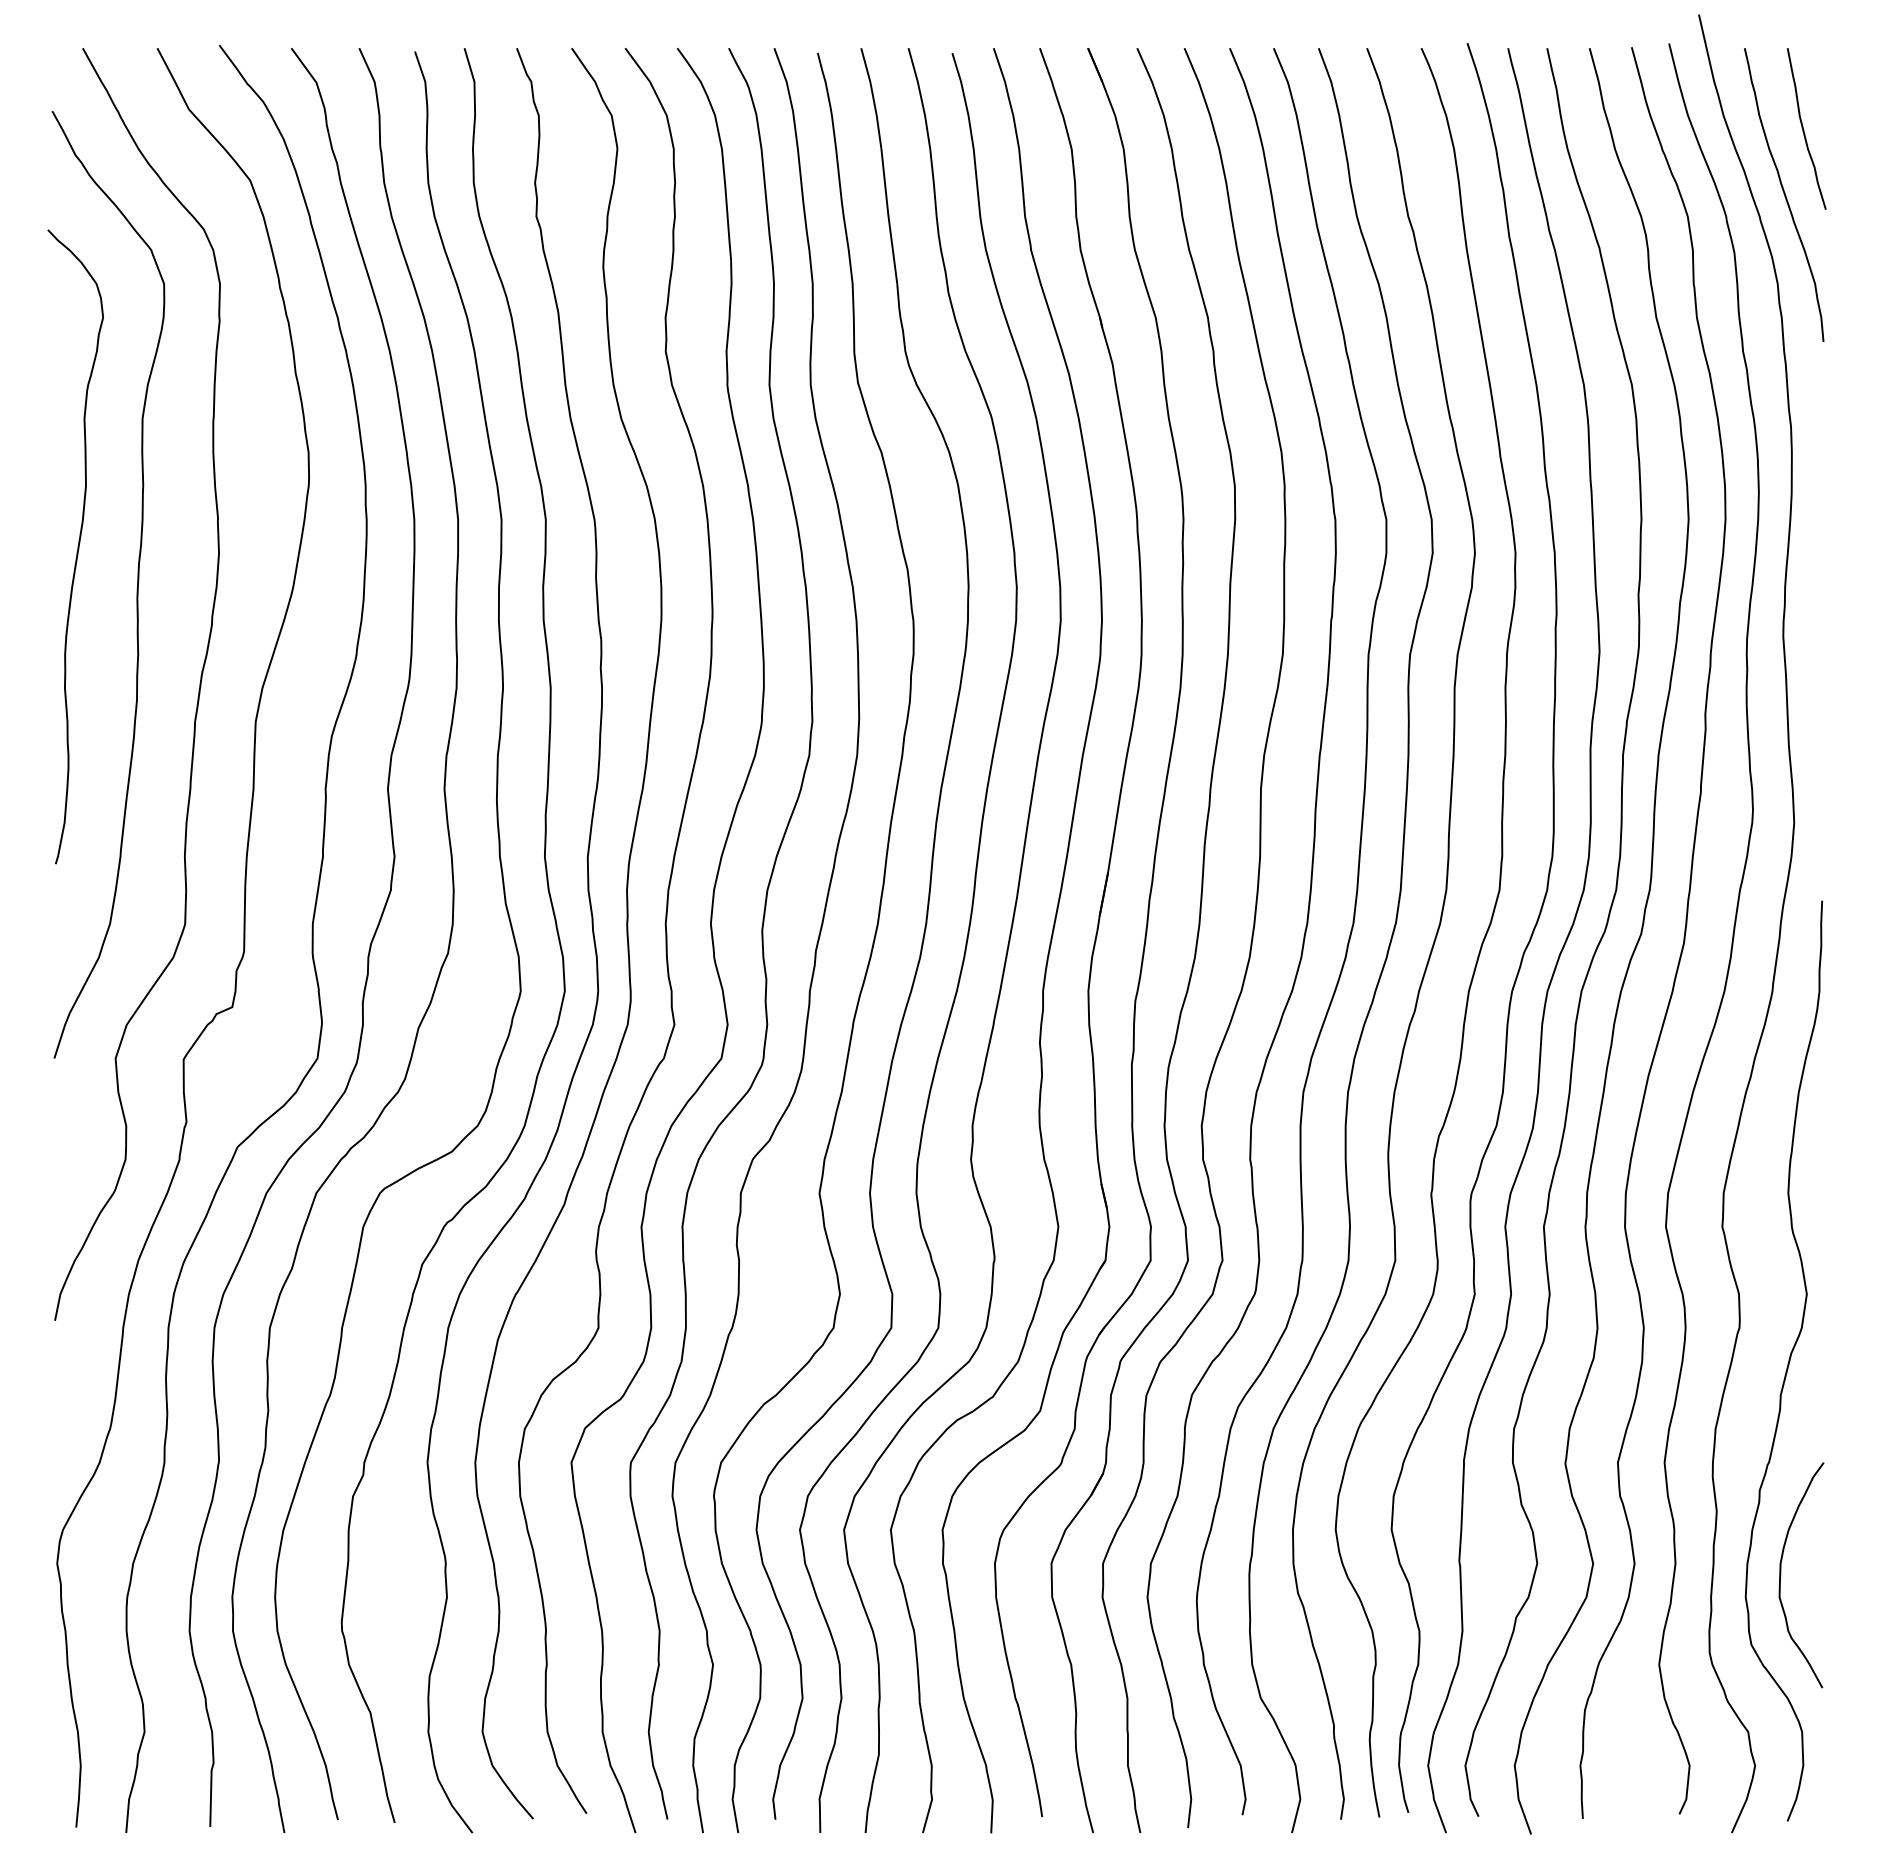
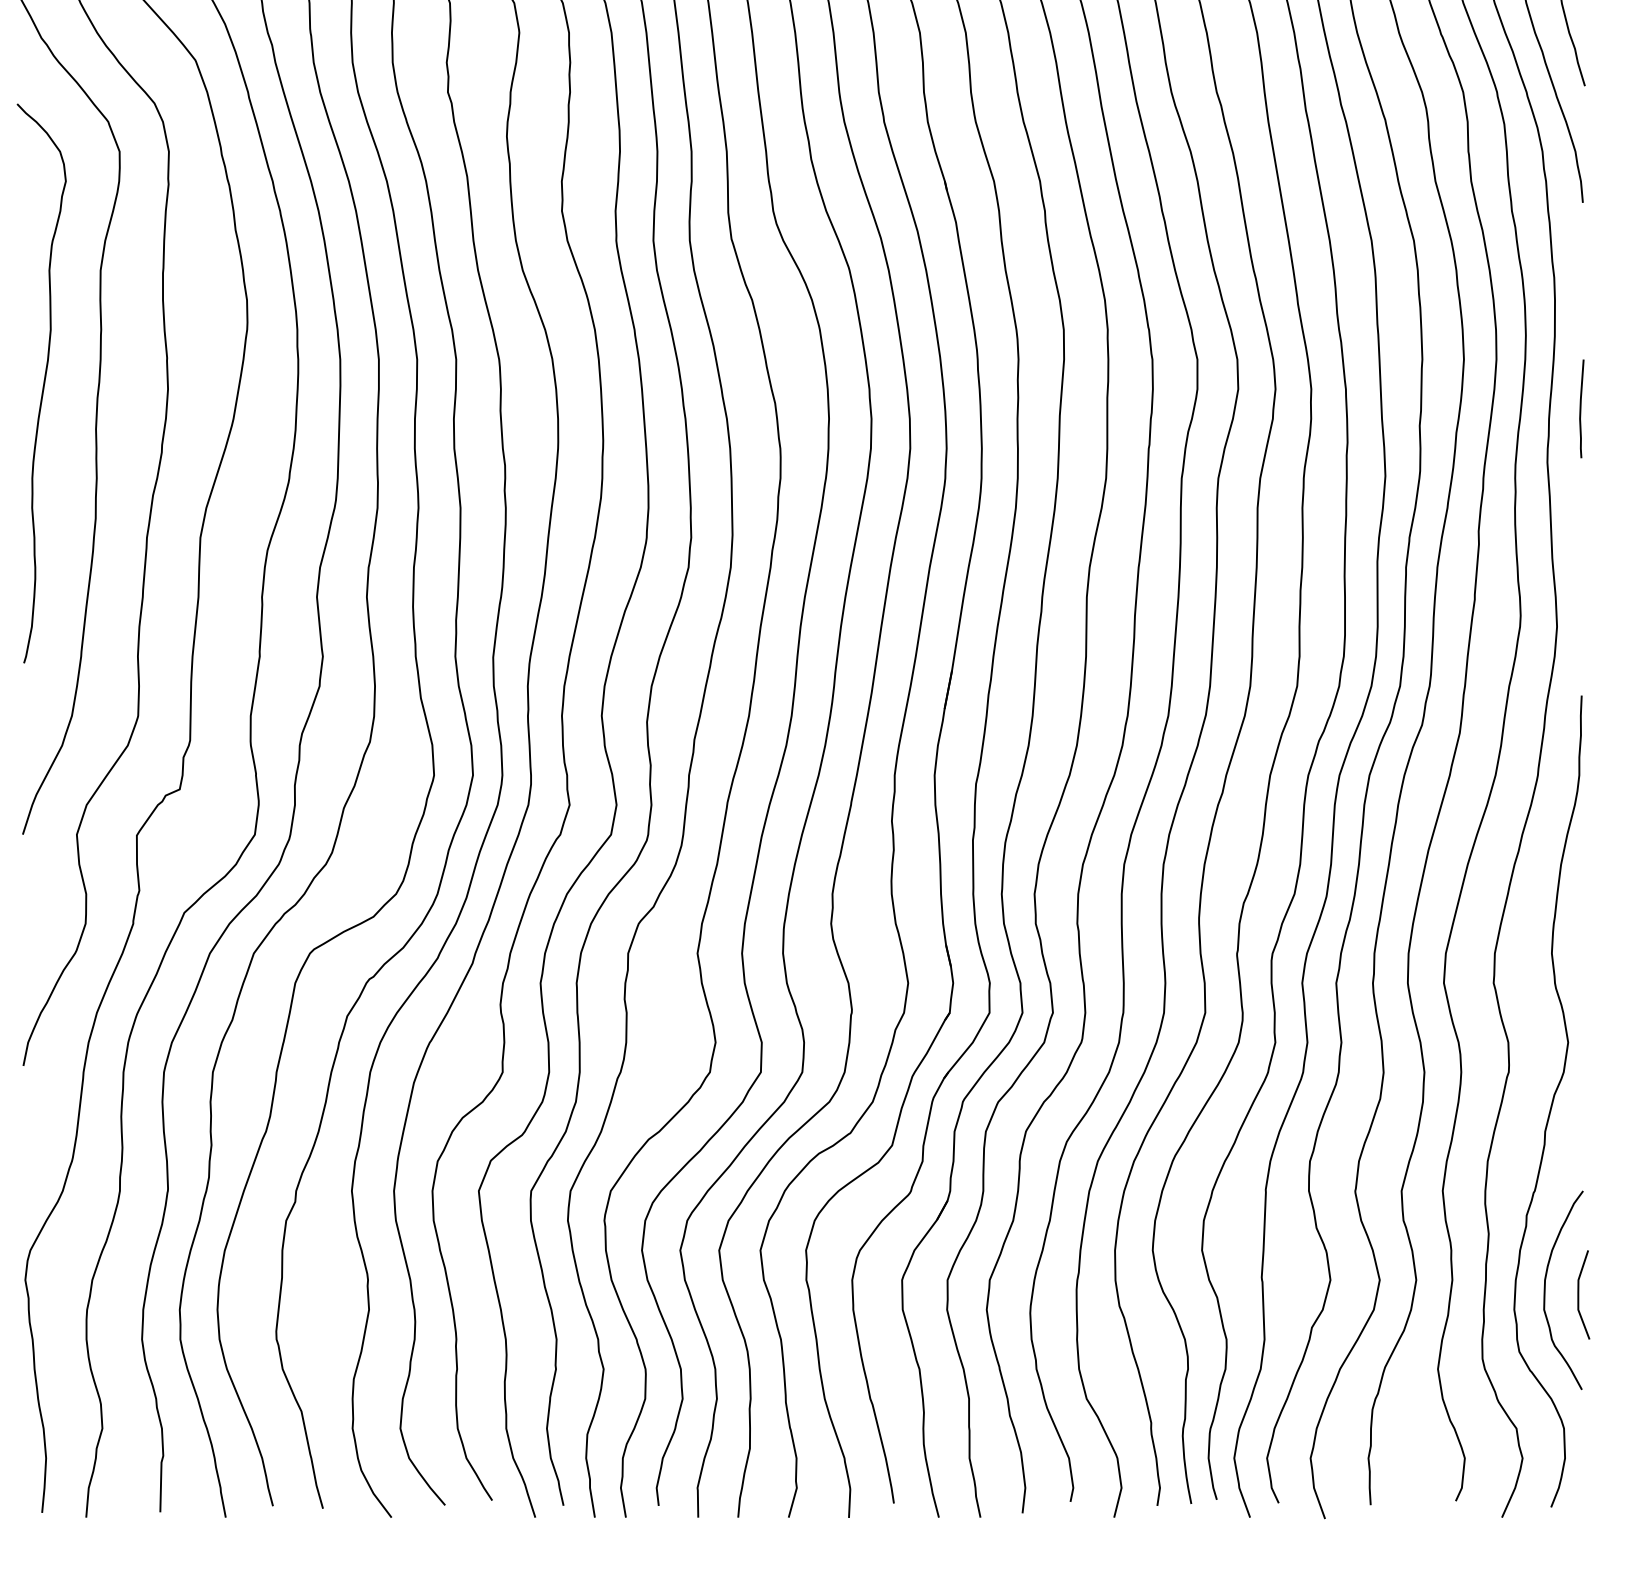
curve: (1821, 575) -> (1581, 408), added
line: (1819, 1580) -> (1579, 1294), added

